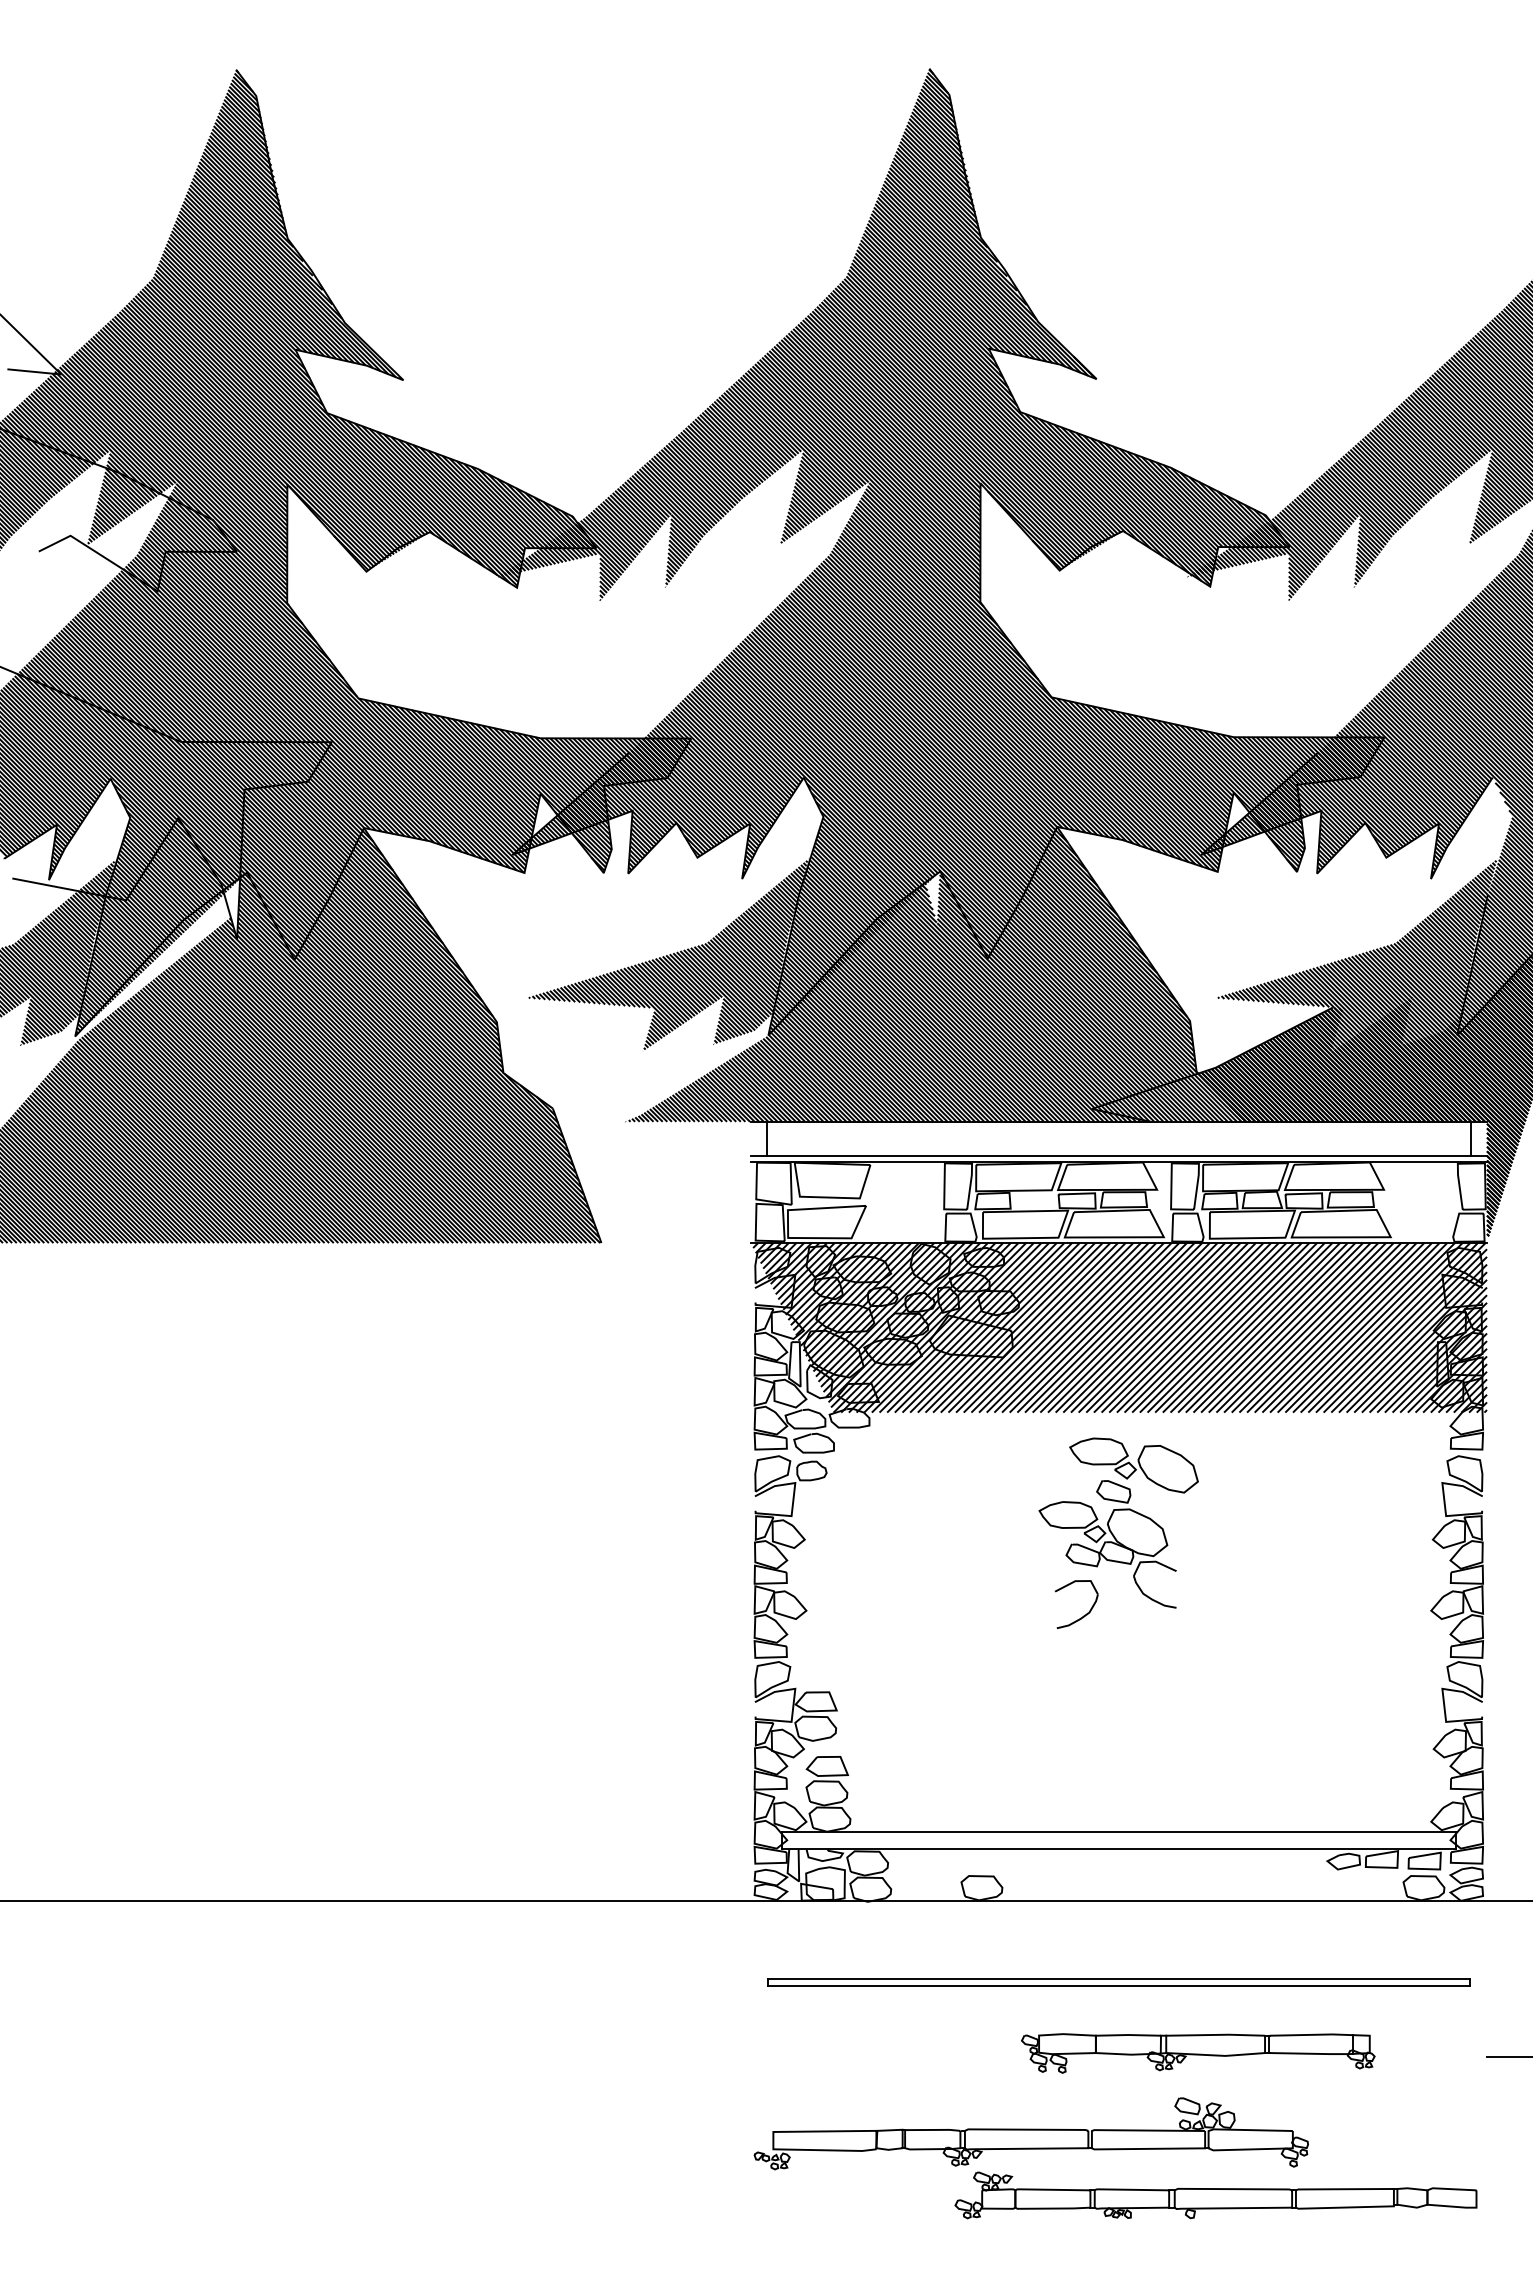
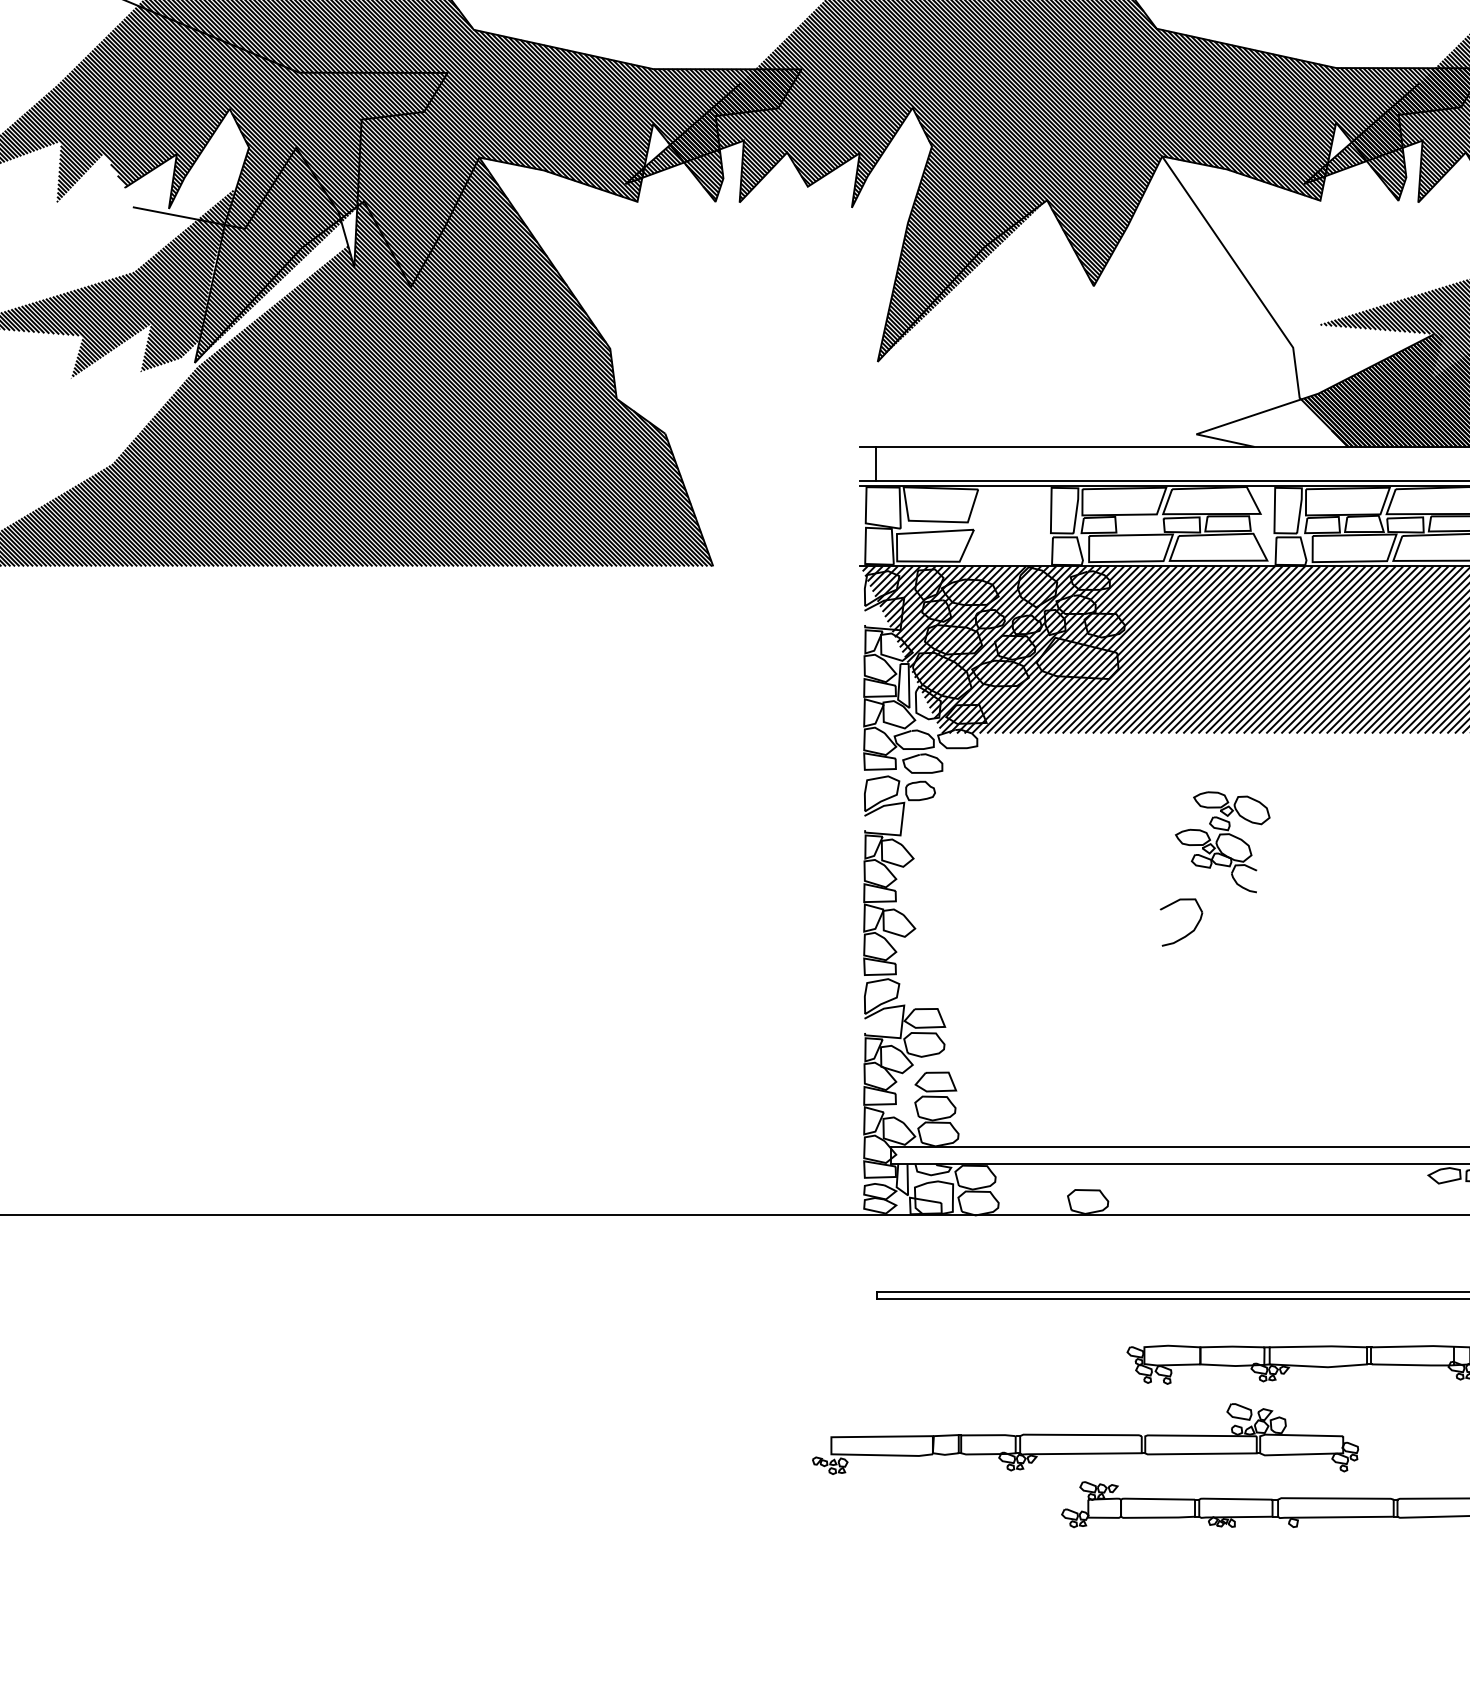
hatch: (668, 954) -> (779, 282), removed
hatch: (933, 974) -> (1040, 301), removed
part: (1118, 1522) -> (1222, 841), size x0.6
part: (1030, 2133) -> (1084, 1438), moved

